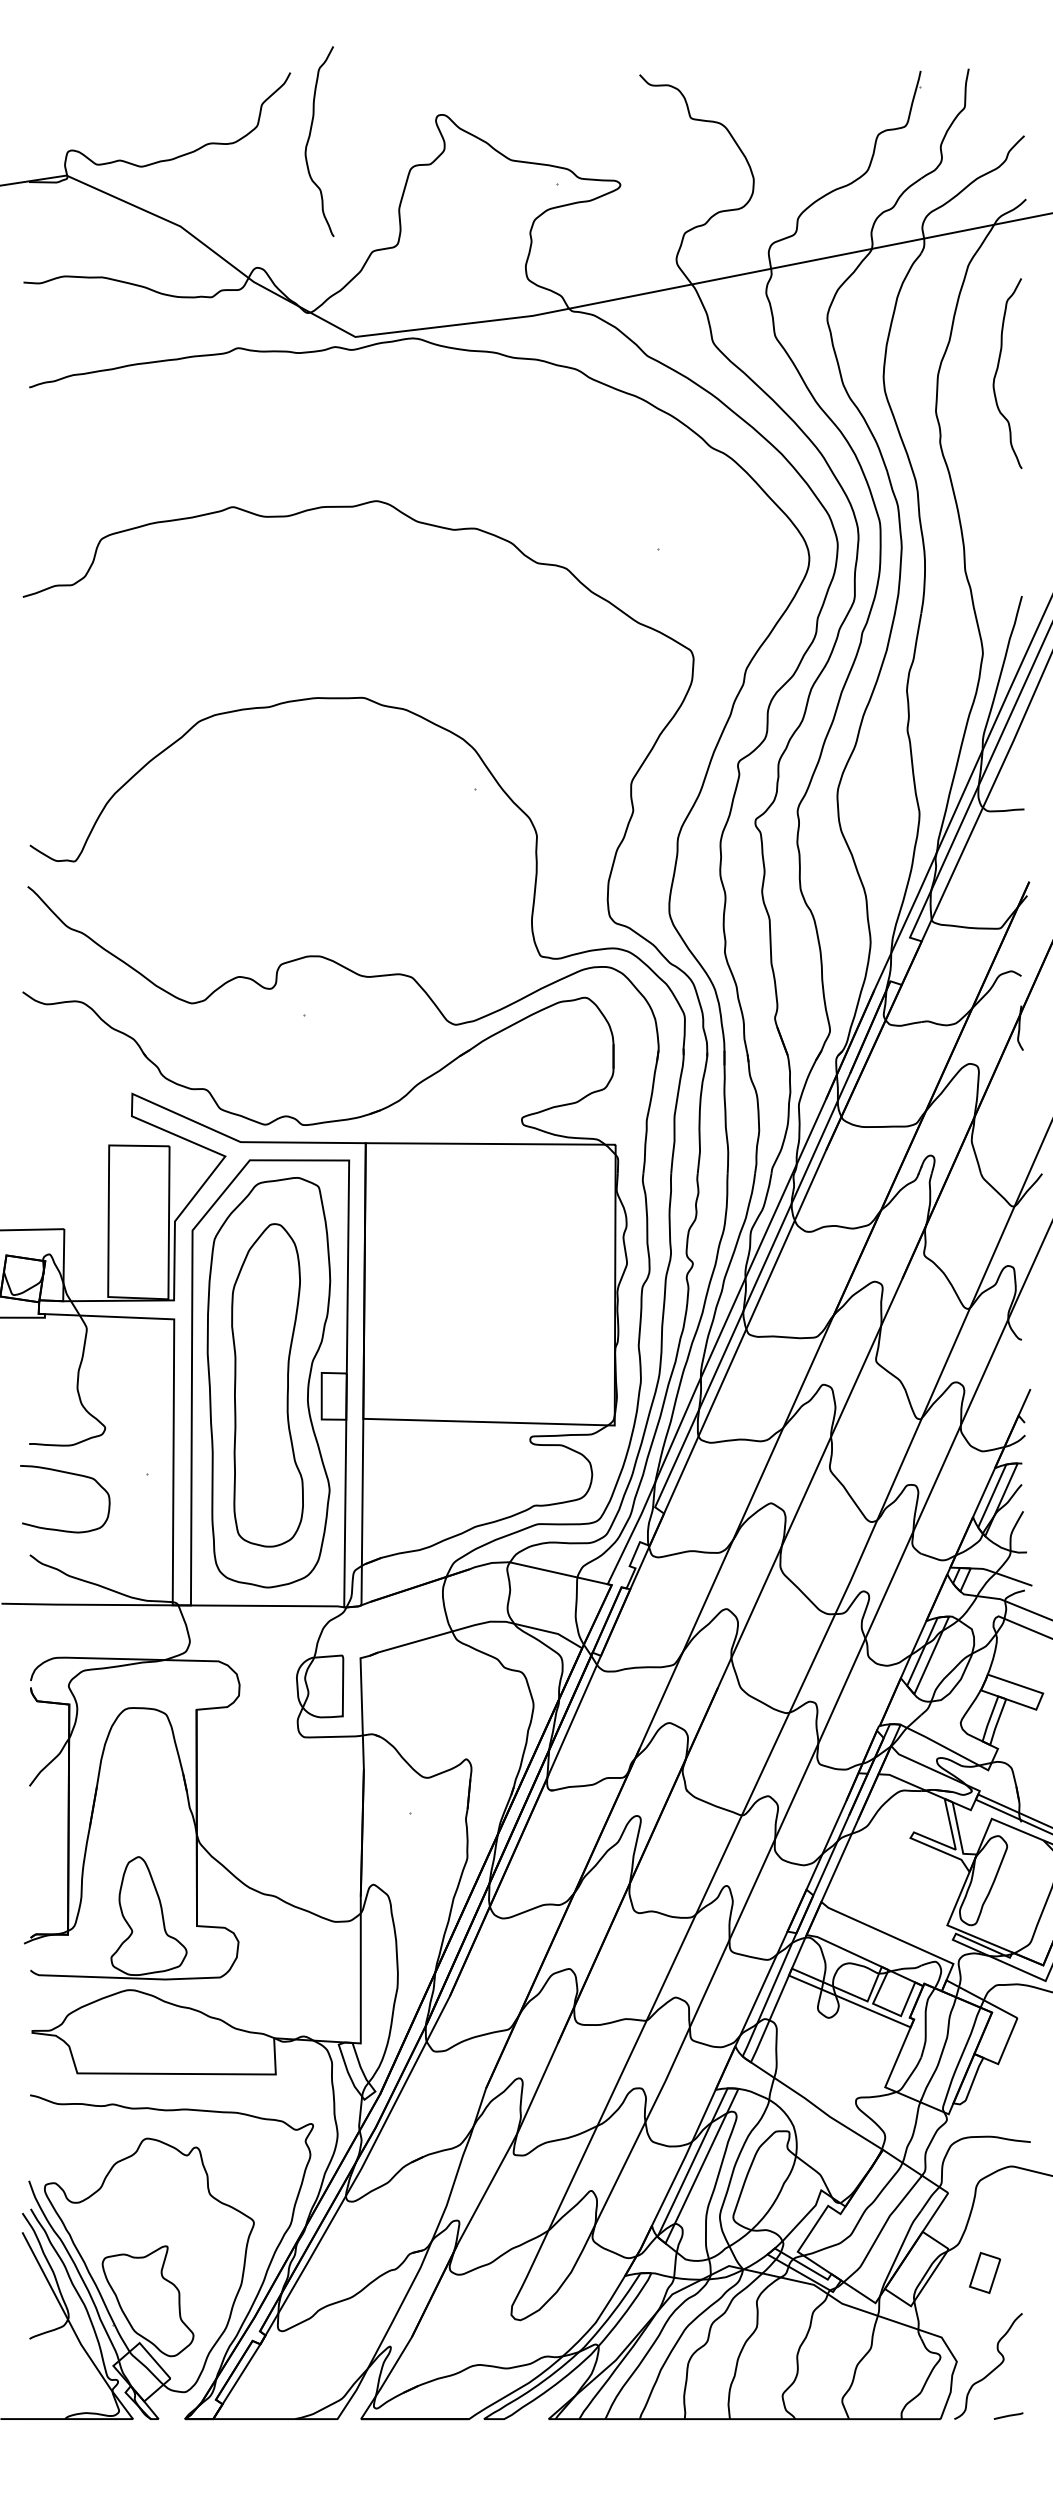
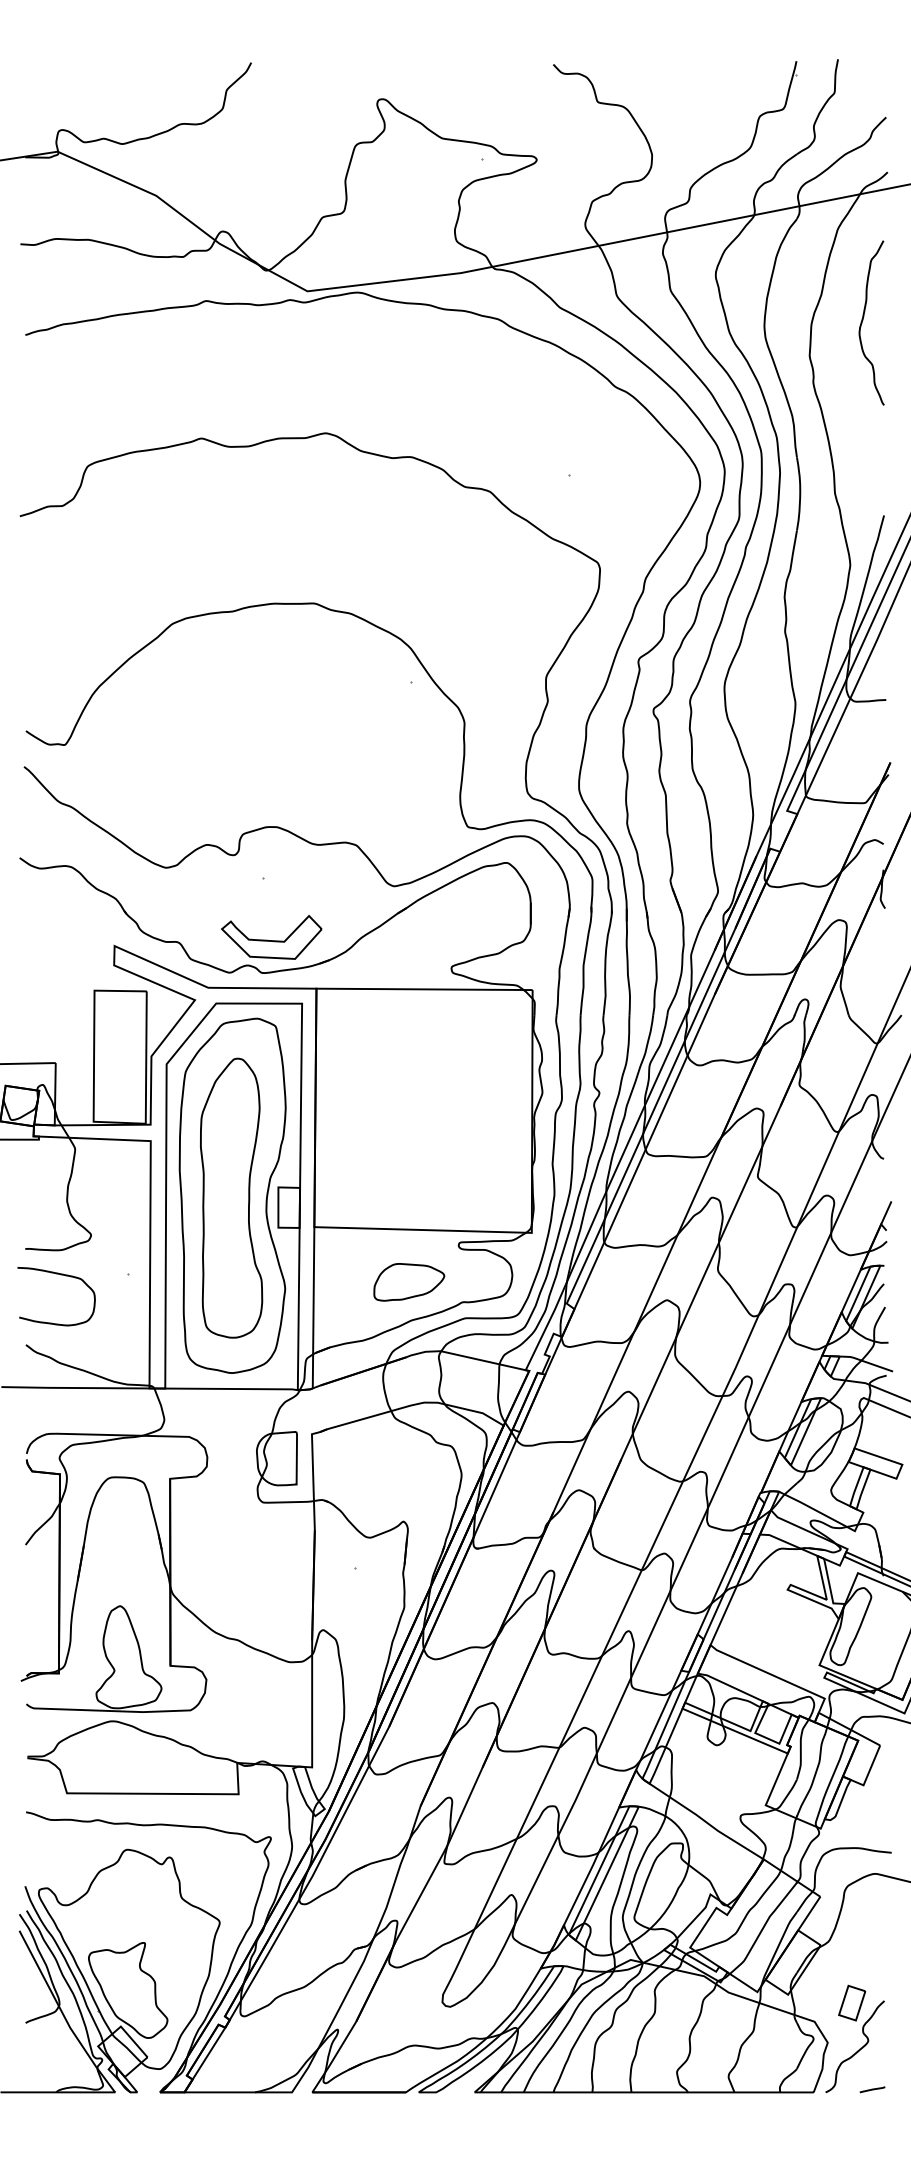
curve: (310, 137) -> (268, 118), removed
part: (313, 1083) -> (271, 937), added
part: (472, 1482) -> (408, 1282), added
part: (985, 2272) -> (852, 2002), moved

